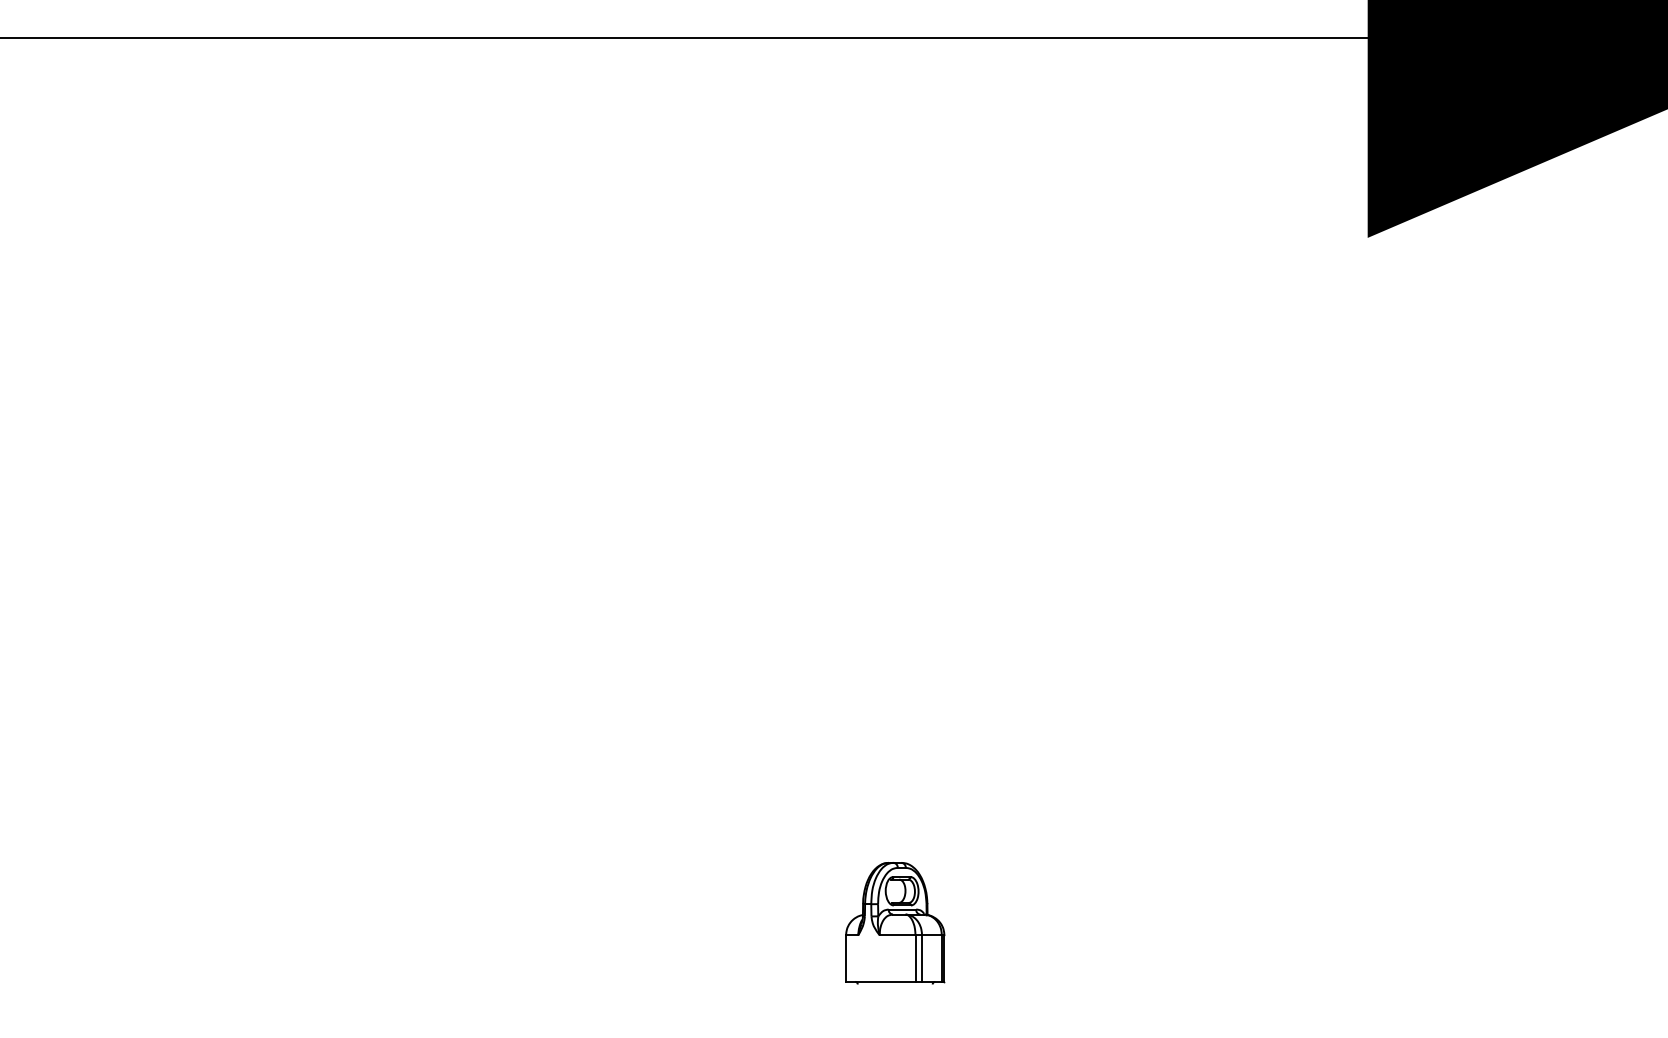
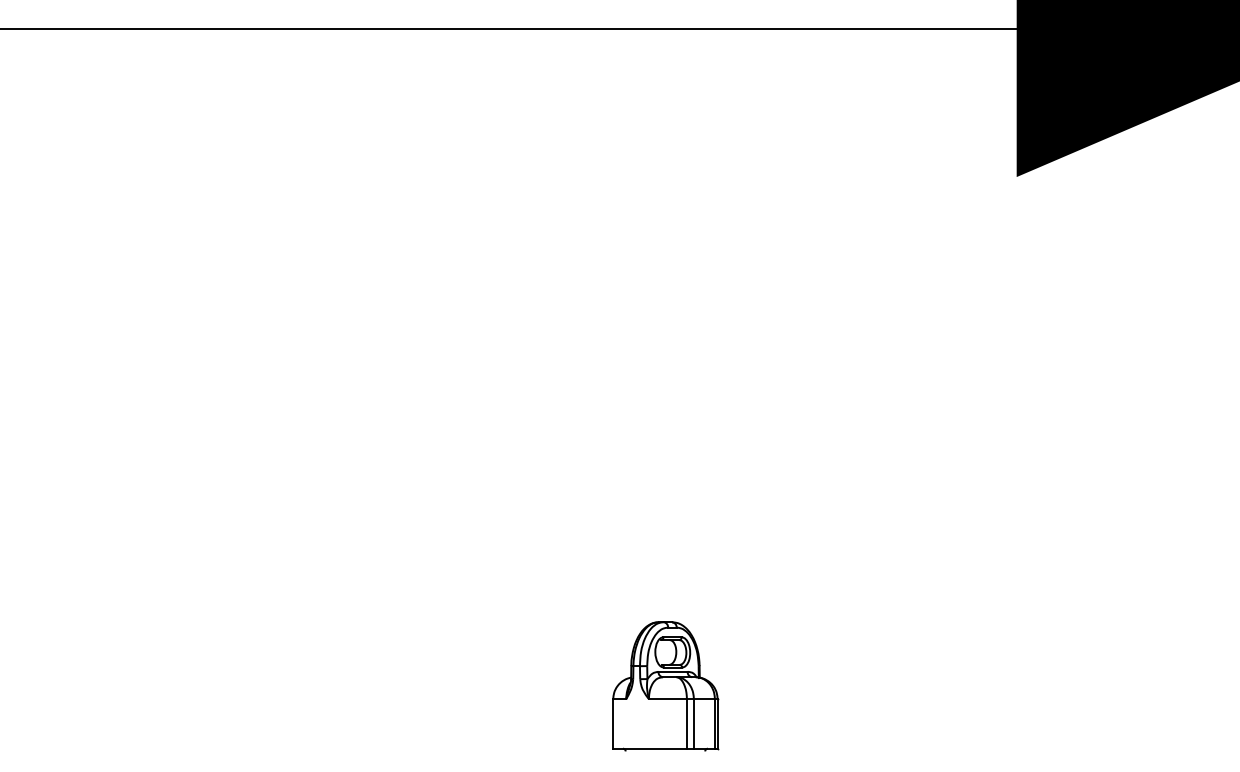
part: (895, 923) -> (665, 686), size x1.43

